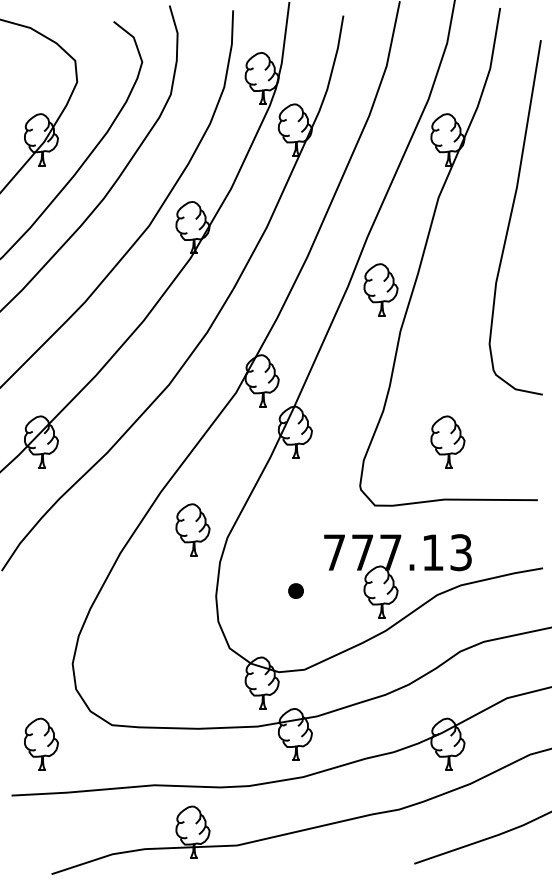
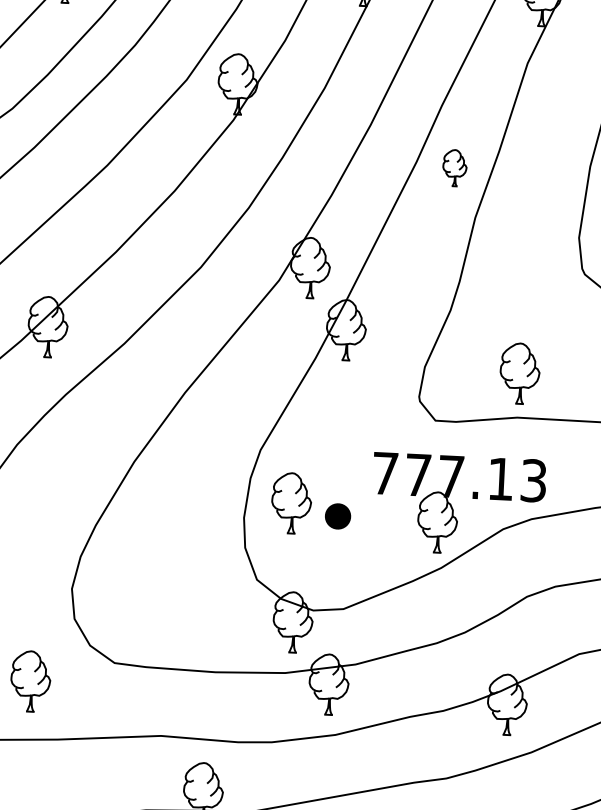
part: (380, 289) -> (454, 167), size x0.6
part: (447, 441) -> (519, 372), moved
part: (192, 529) -> (291, 502), moved
part: (295, 590) -> (337, 515), size x1.4

